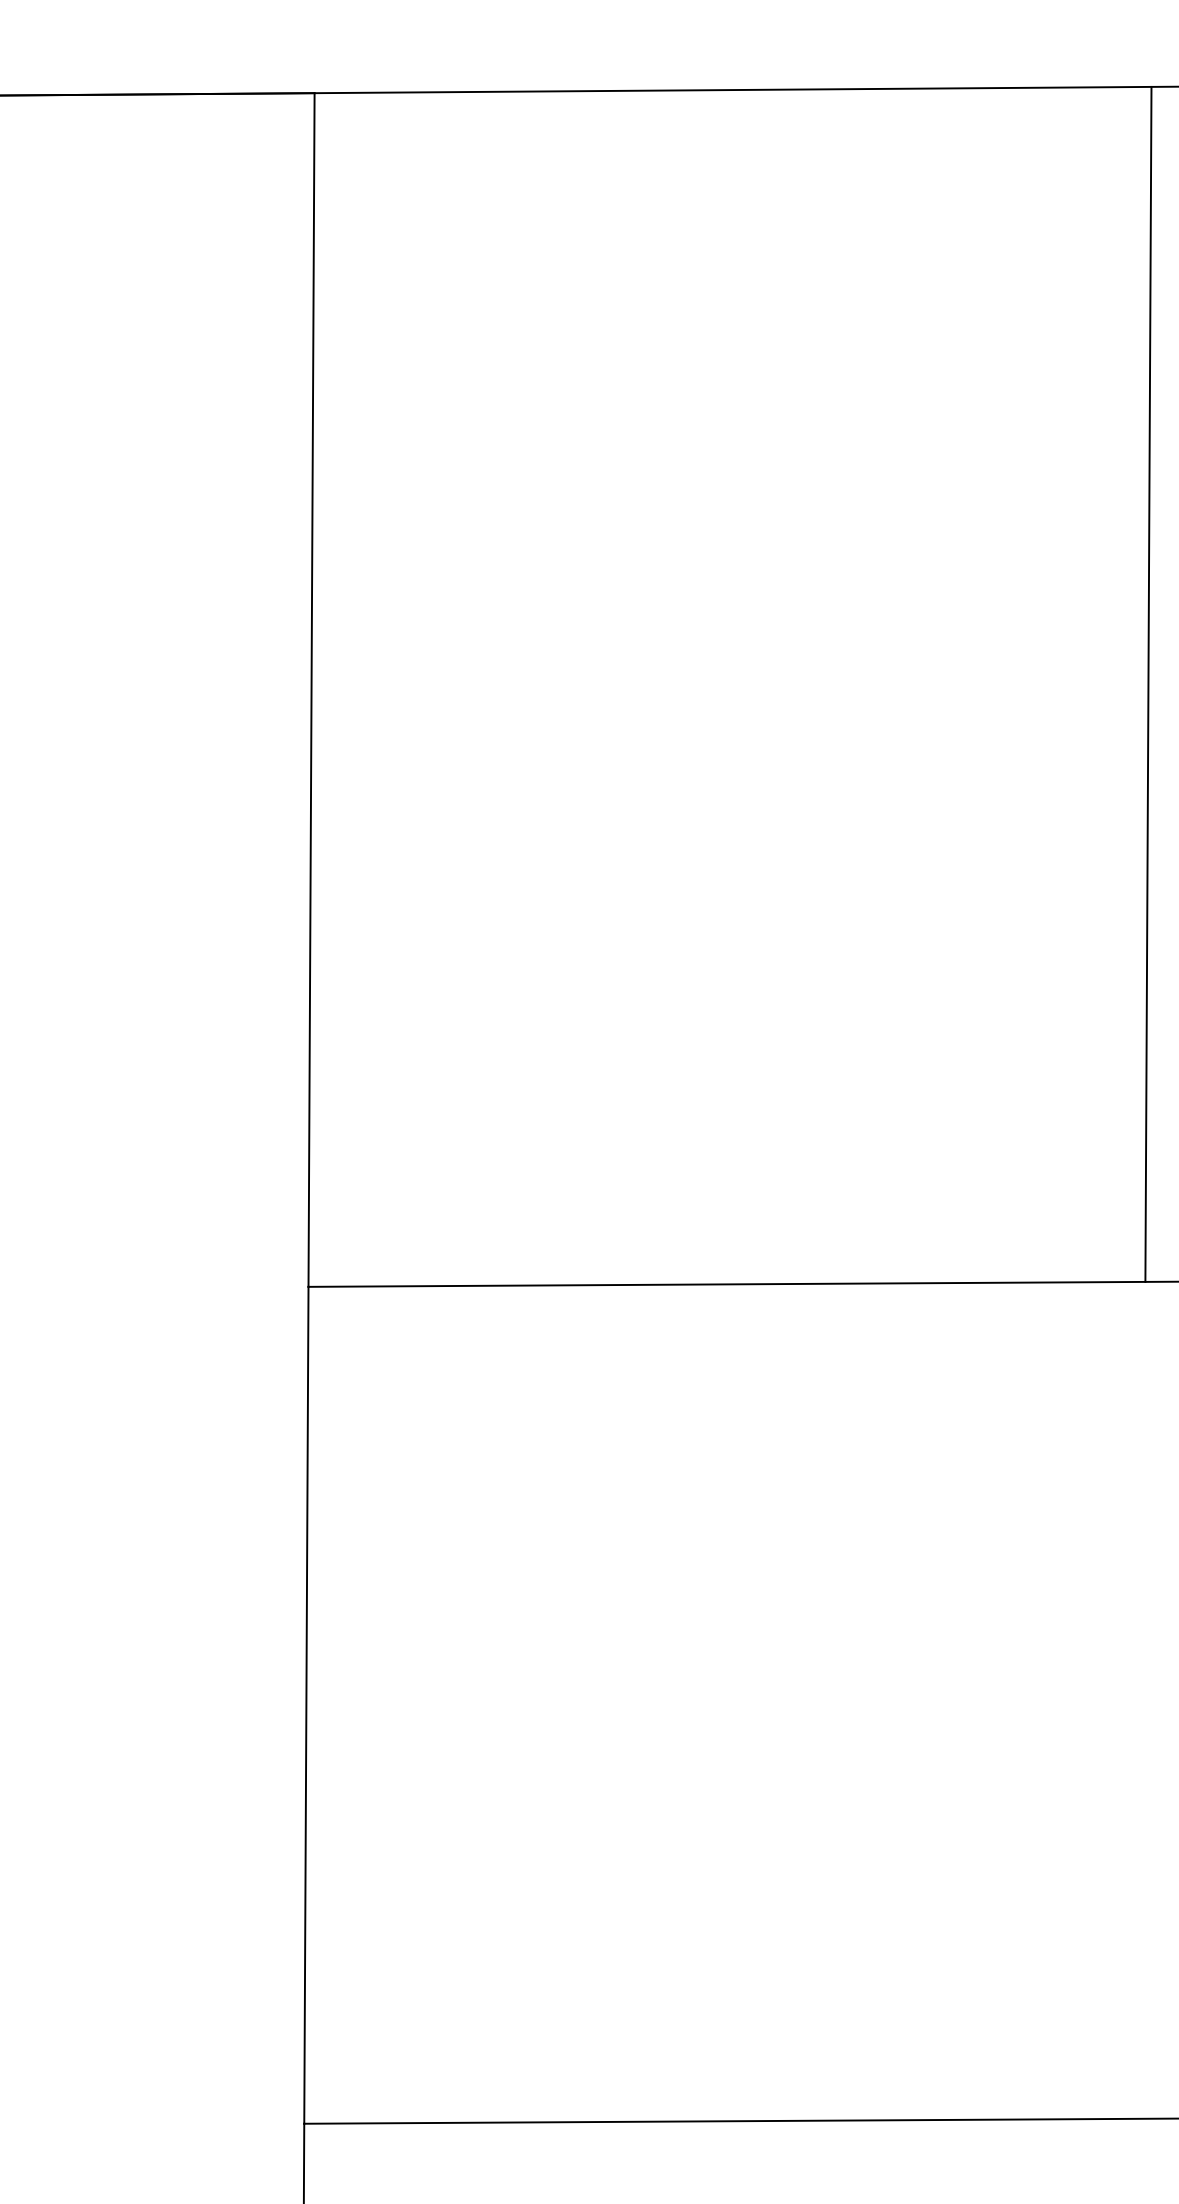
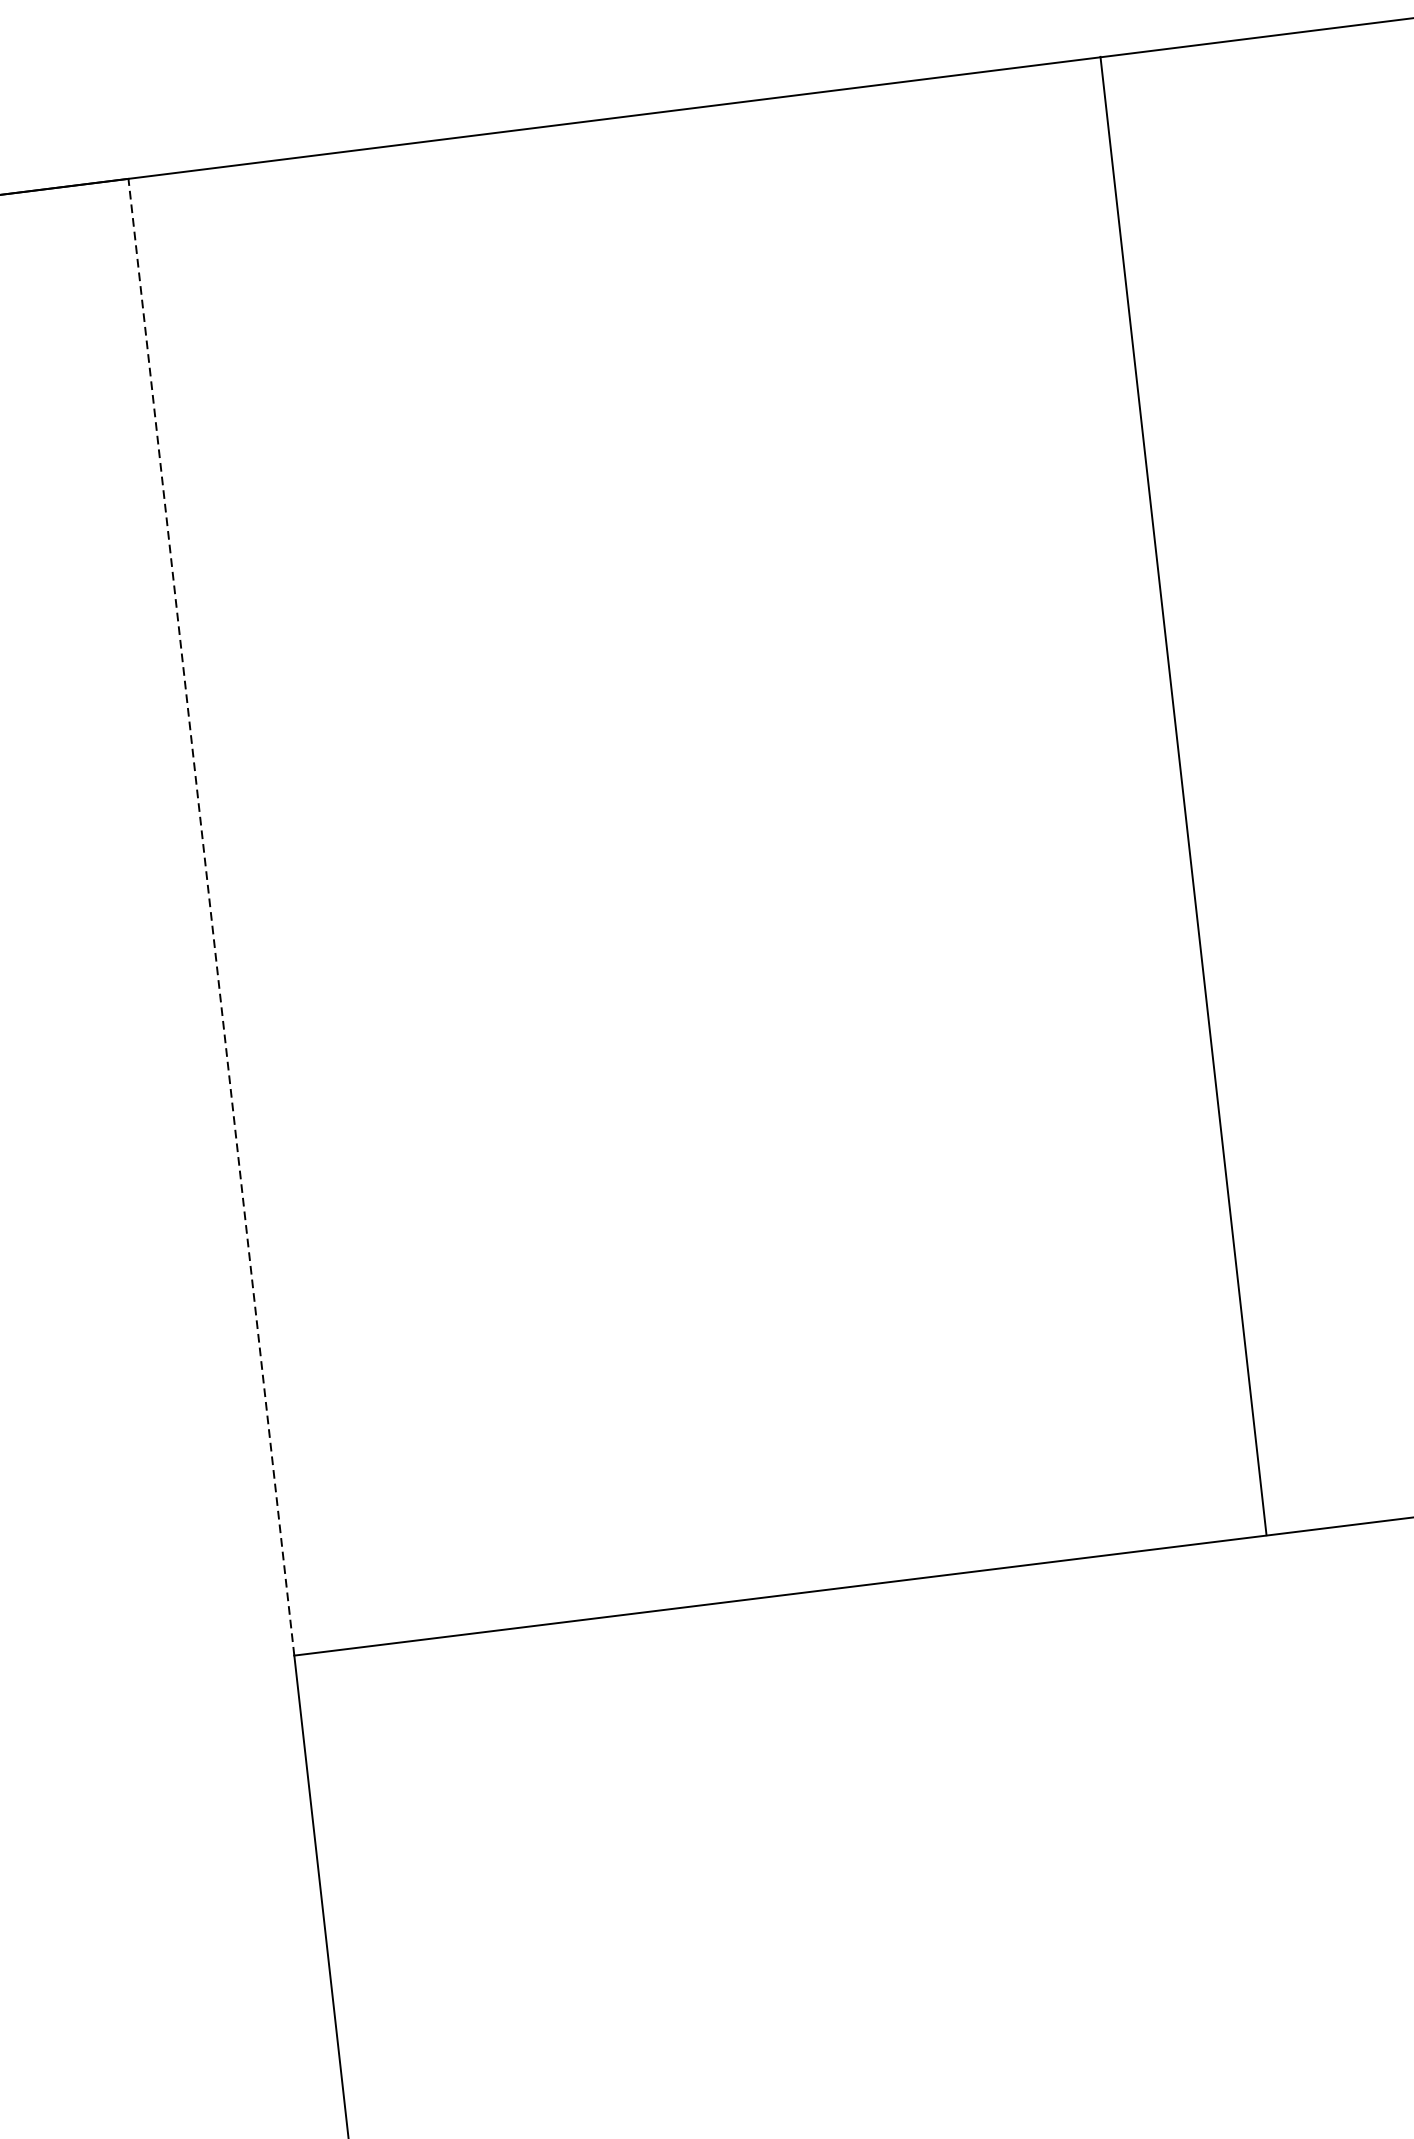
line: (1148, 683) -> (1183, 794), moved
line: (311, 690) -> (211, 917), solid -> dashed

